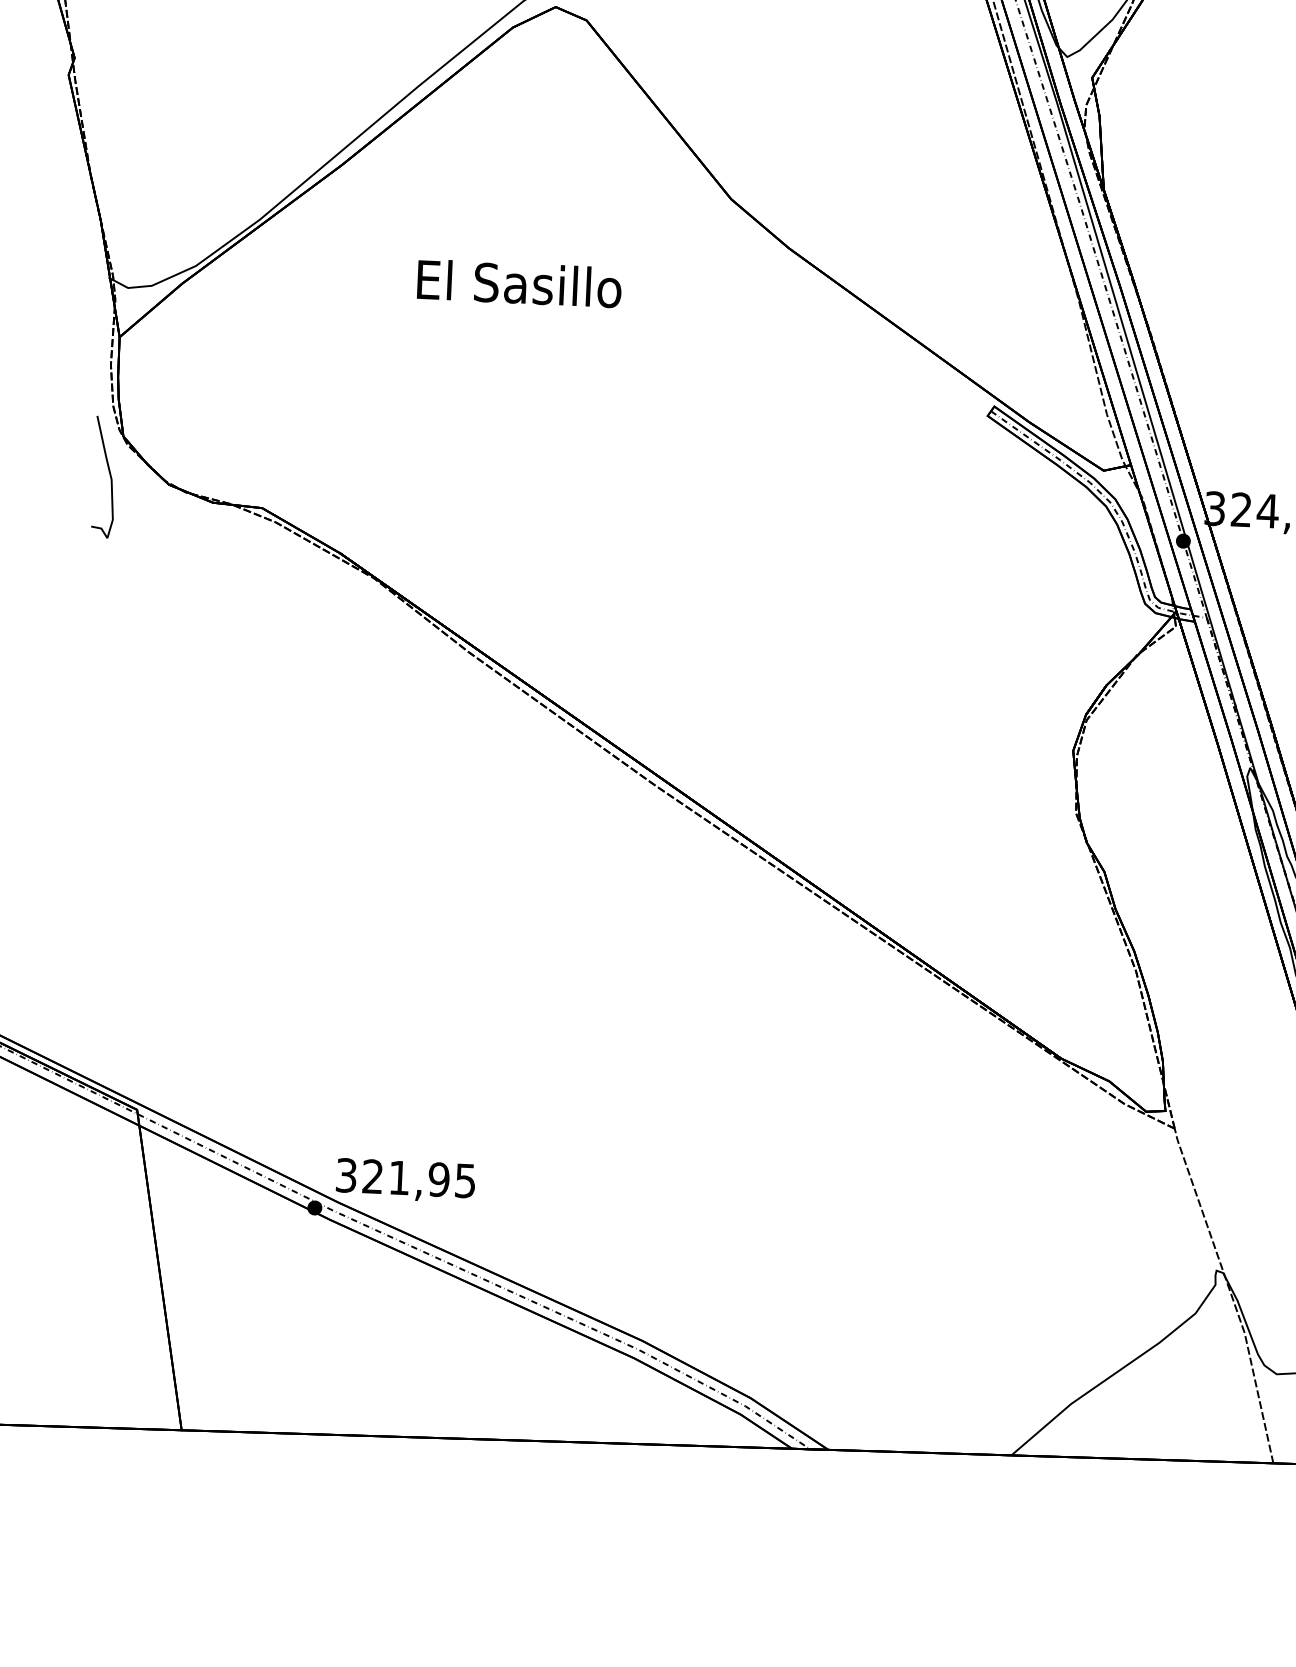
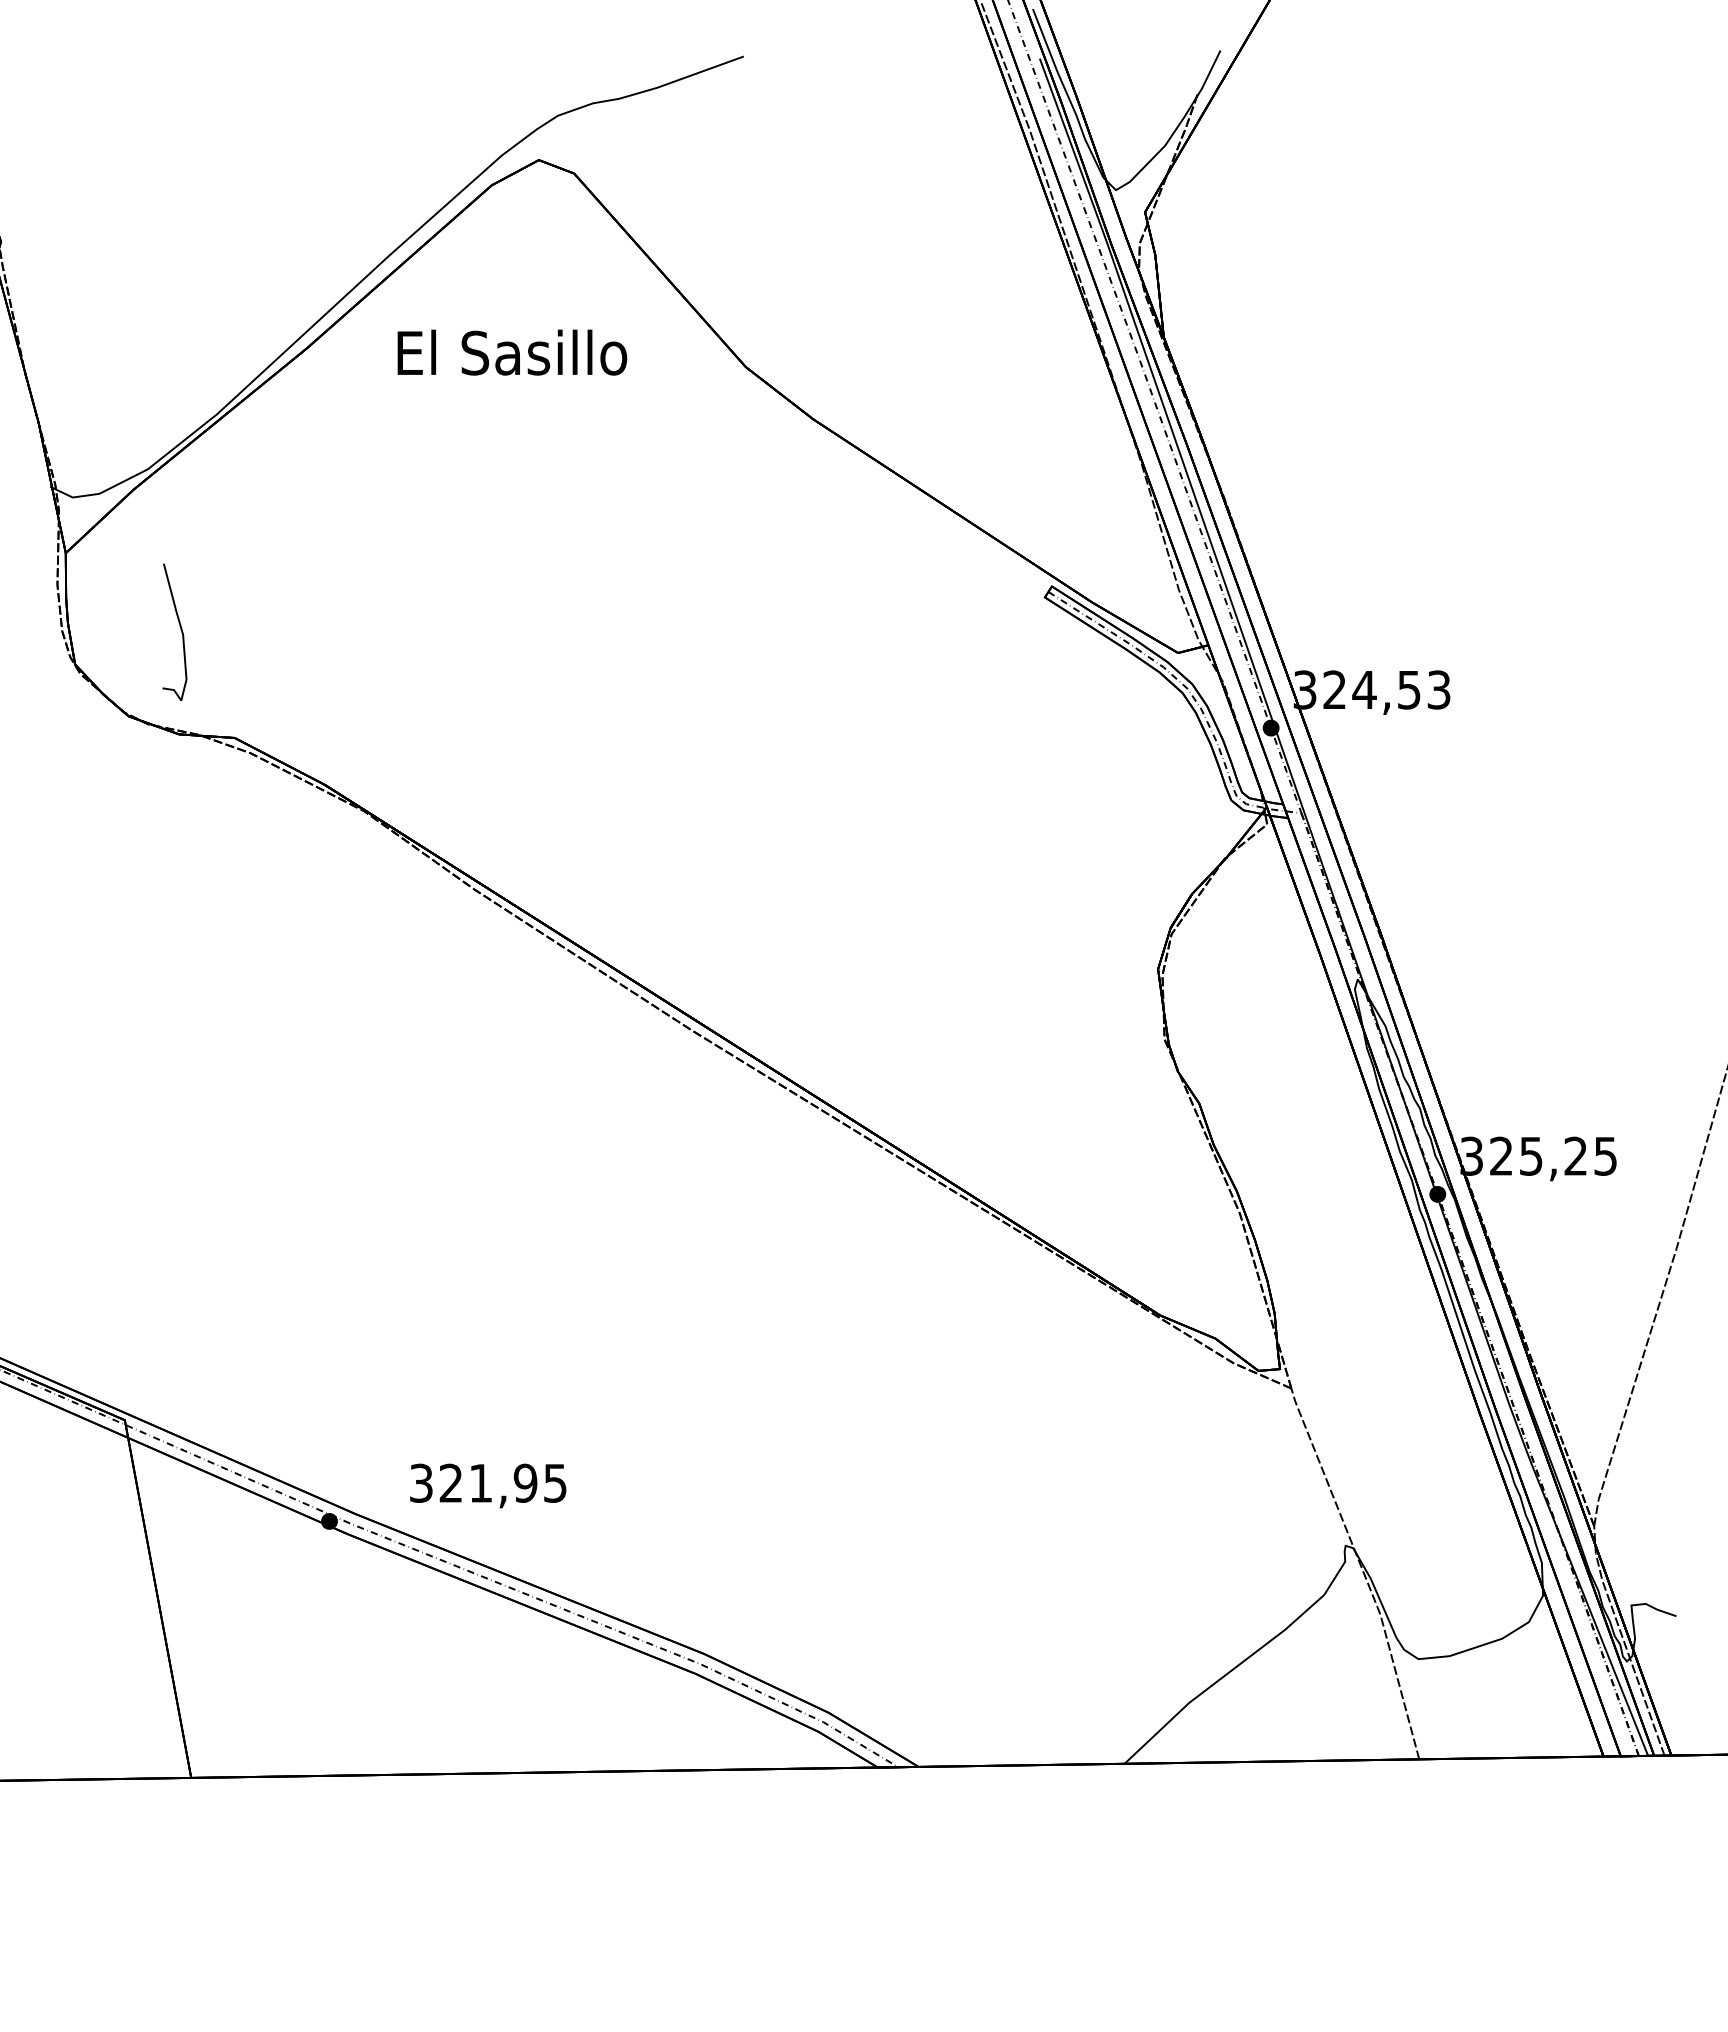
text: (519, 283) -> (512, 352), moved
curve: (109, 474) -> (180, 629), moved
text: (406, 1180) -> (488, 1485), moved

